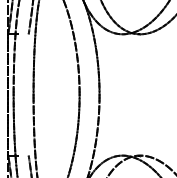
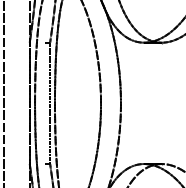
line: (29, 95) -> (50, 103), added

